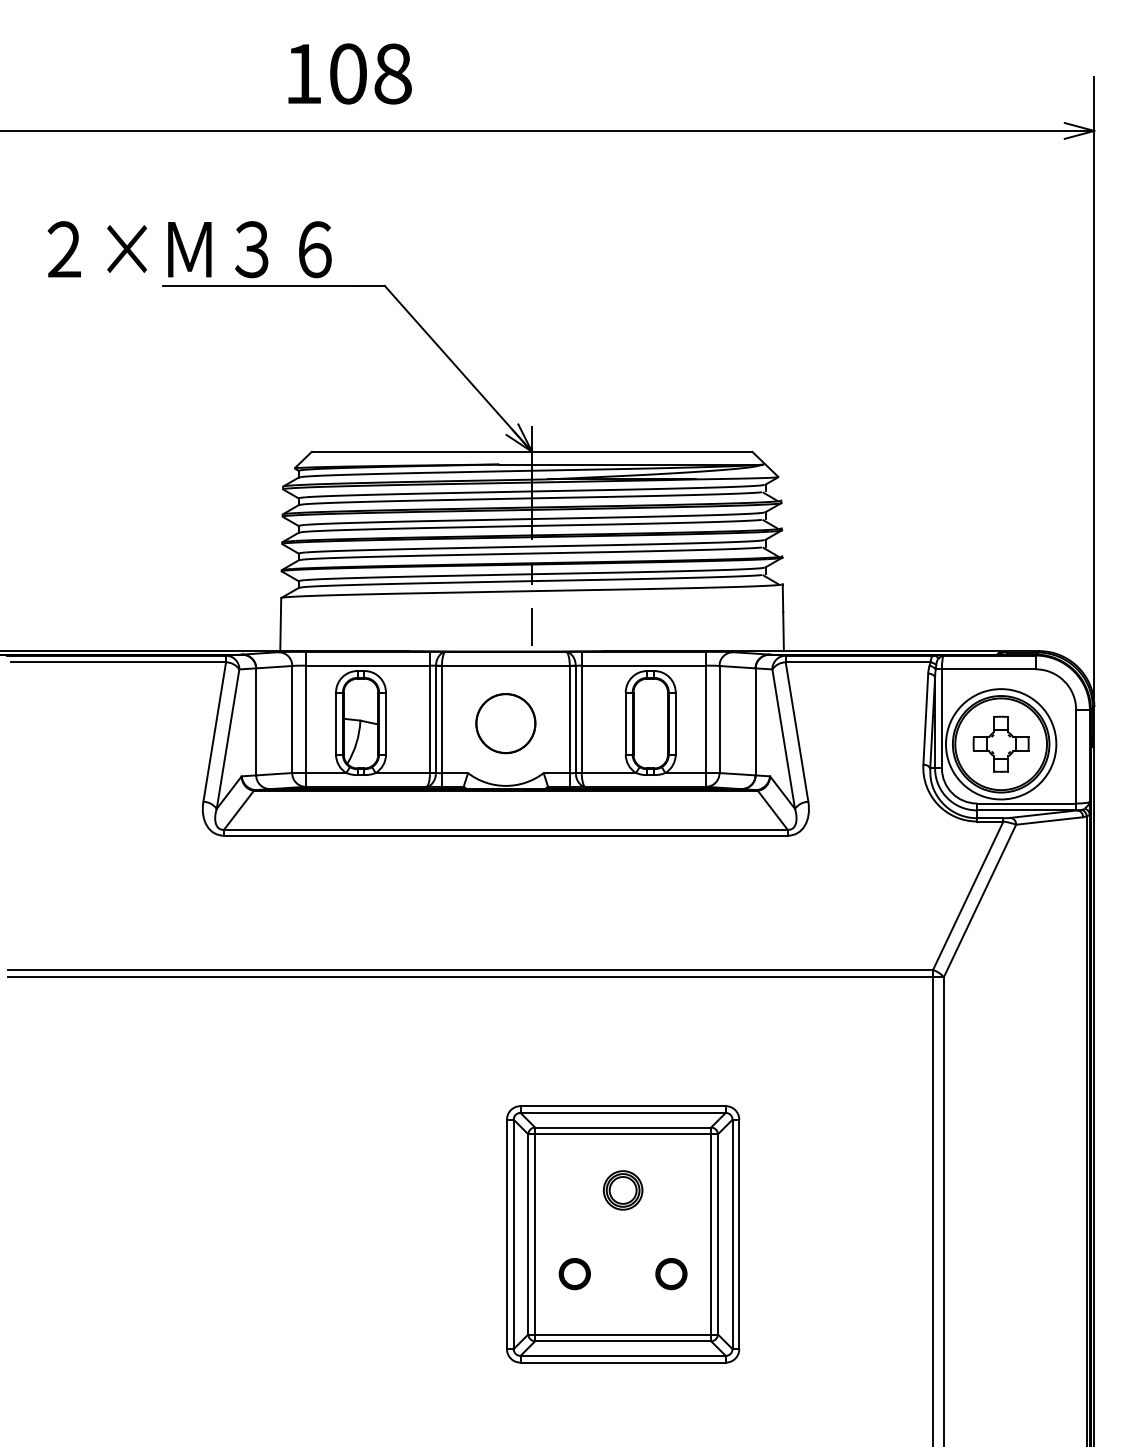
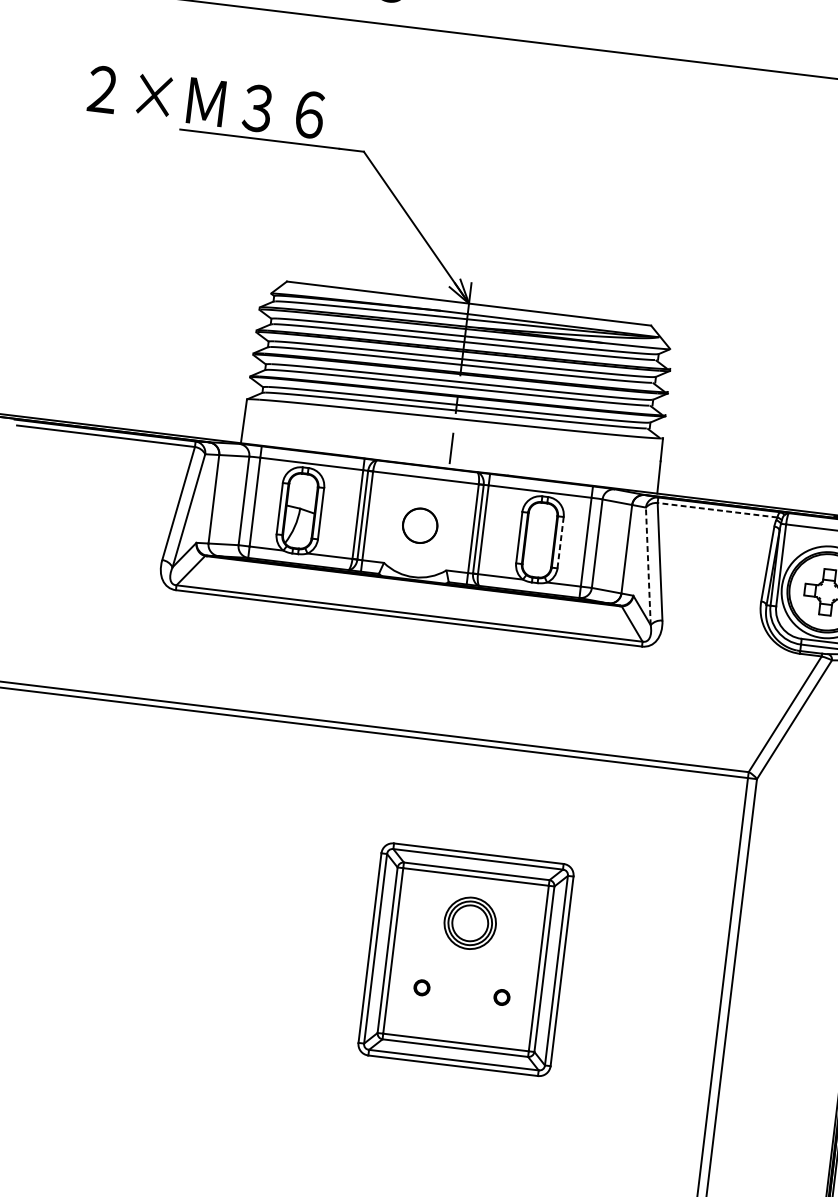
line: (857, 662) -> (717, 510), solid -> dashed
circle: (505, 723) -> (419, 525), size x0.7
line: (675, 724) -> (560, 543), solid -> dashed
line: (783, 739) -> (648, 566), solid -> dashed
part: (623, 1190) -> (470, 923), size x1.6
part: (574, 1274) -> (421, 988), size x0.6
part: (671, 1274) -> (501, 997), size x0.6

